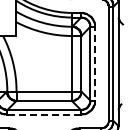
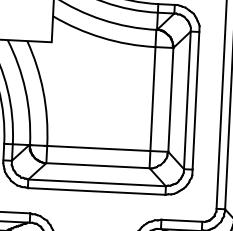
line: (94, 62) -> (195, 98), dashed -> solid
line: (44, 114) -> (97, 191), dashed -> solid

